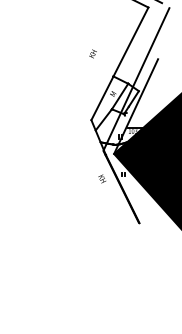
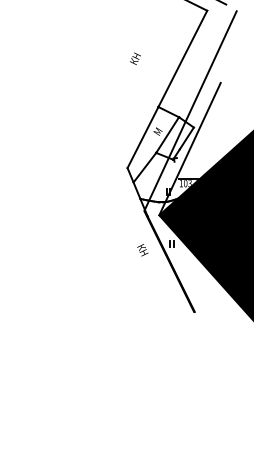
text: (92, 53) -> (134, 58), moved

